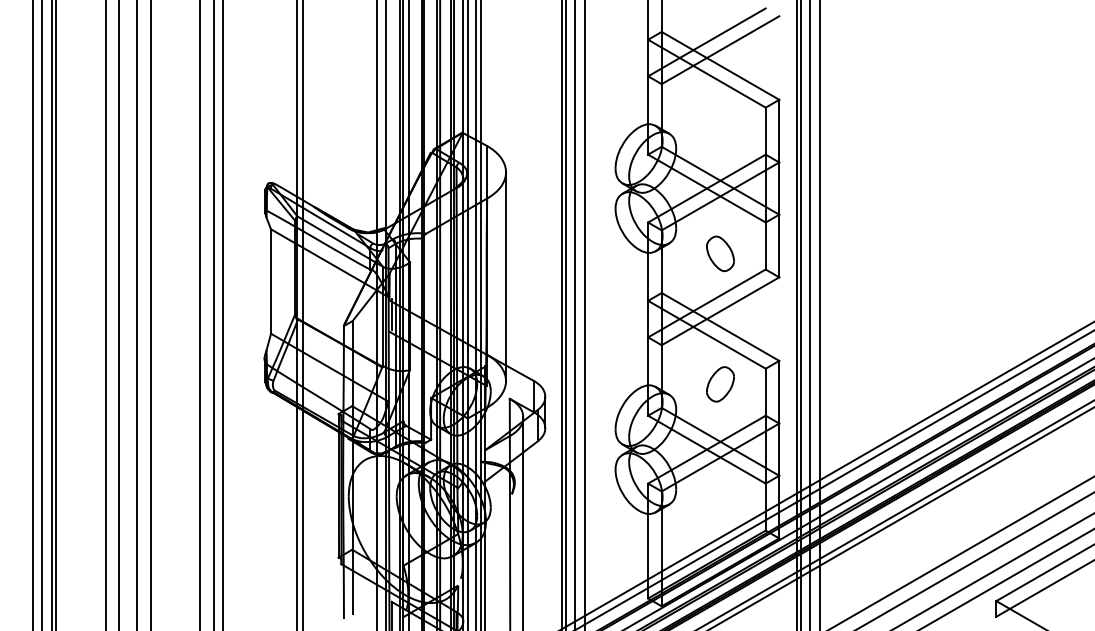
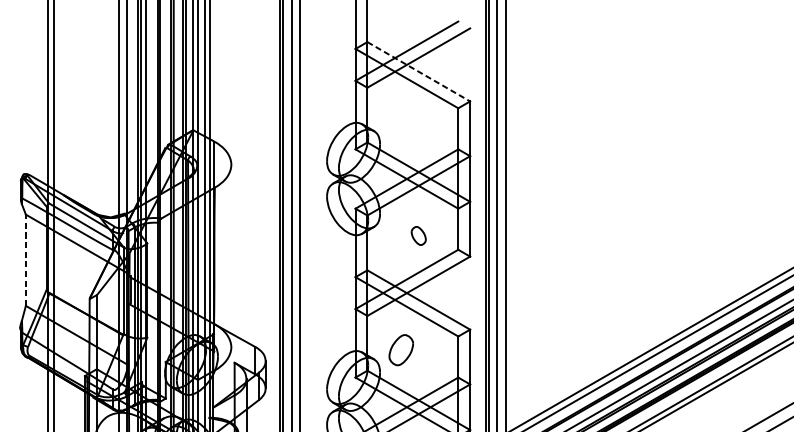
line: (720, 65) -> (418, 71), solid -> dashed
part: (720, 253) -> (418, 235), size x0.6
line: (506, 276) -> (231, 255), removed
line: (271, 281) -> (26, 260), solid -> dashed
part: (720, 384) -> (401, 350), moved

